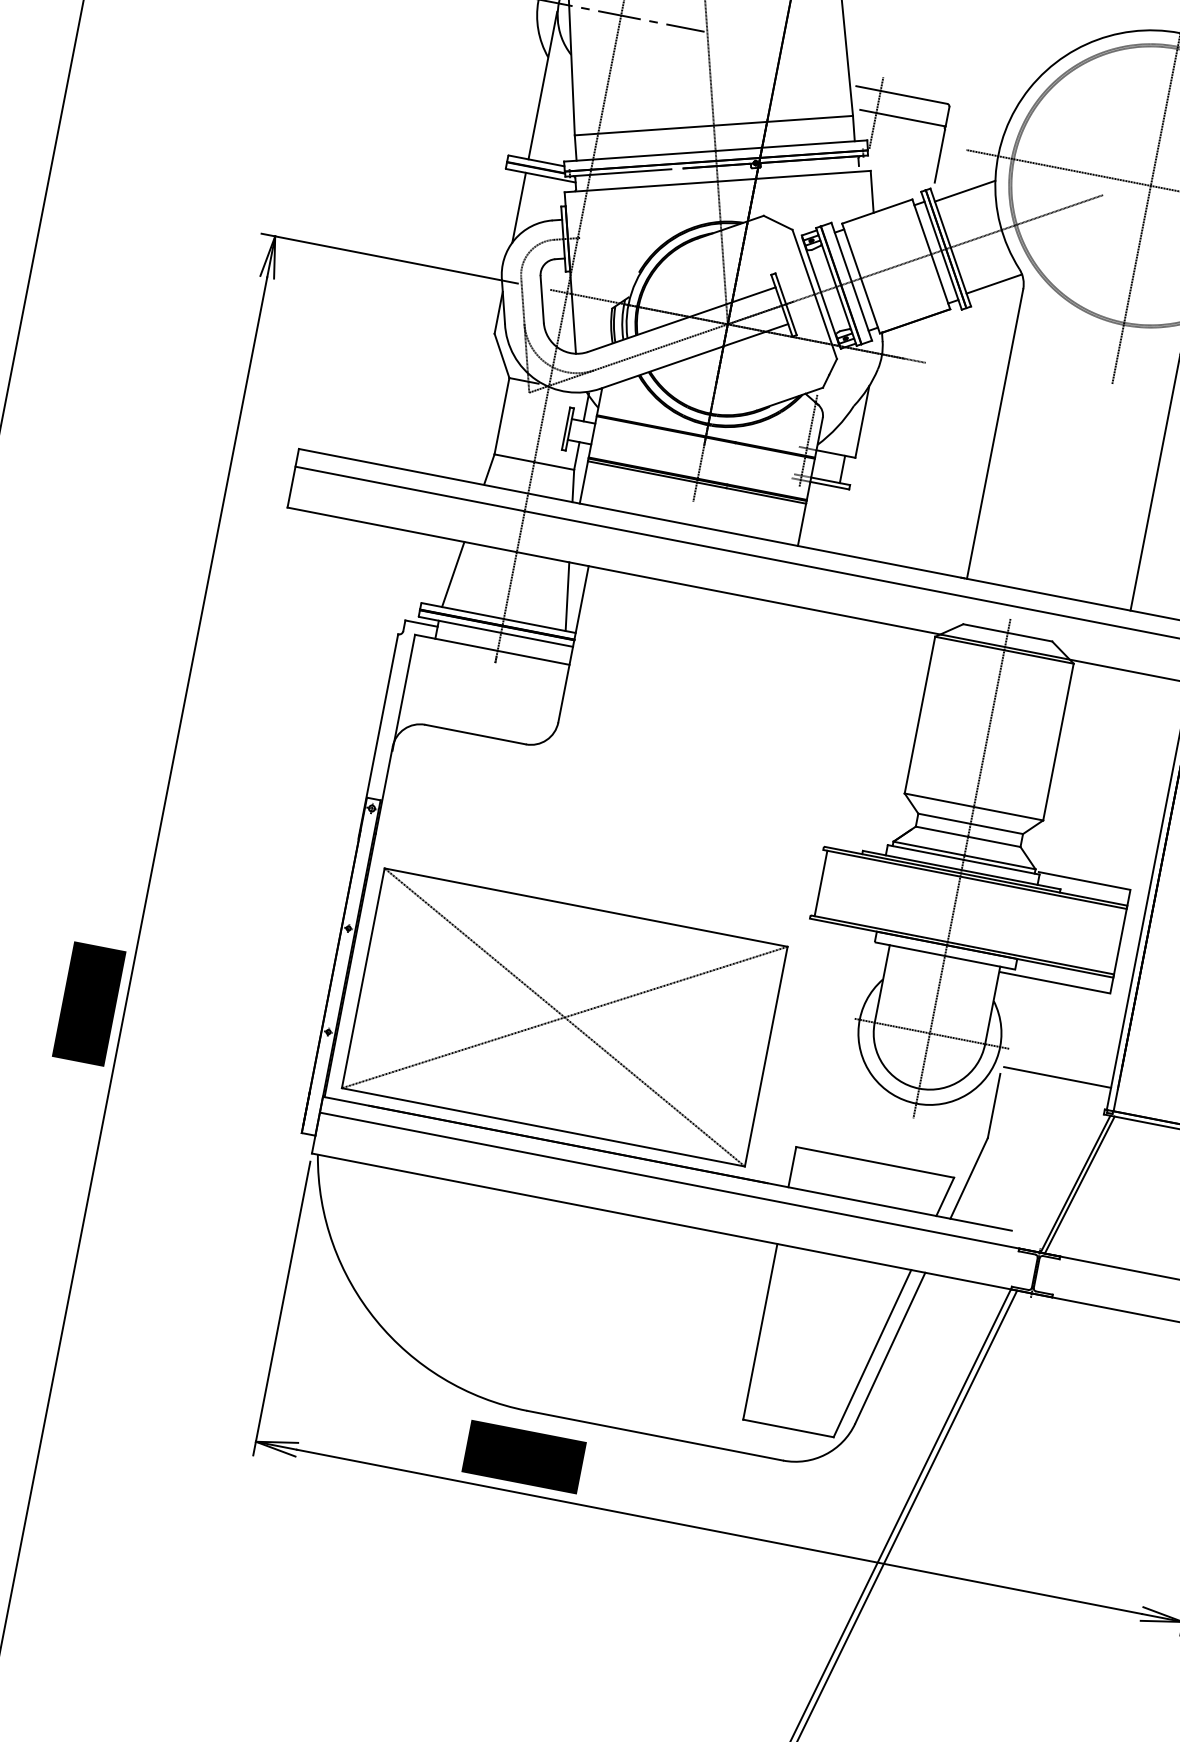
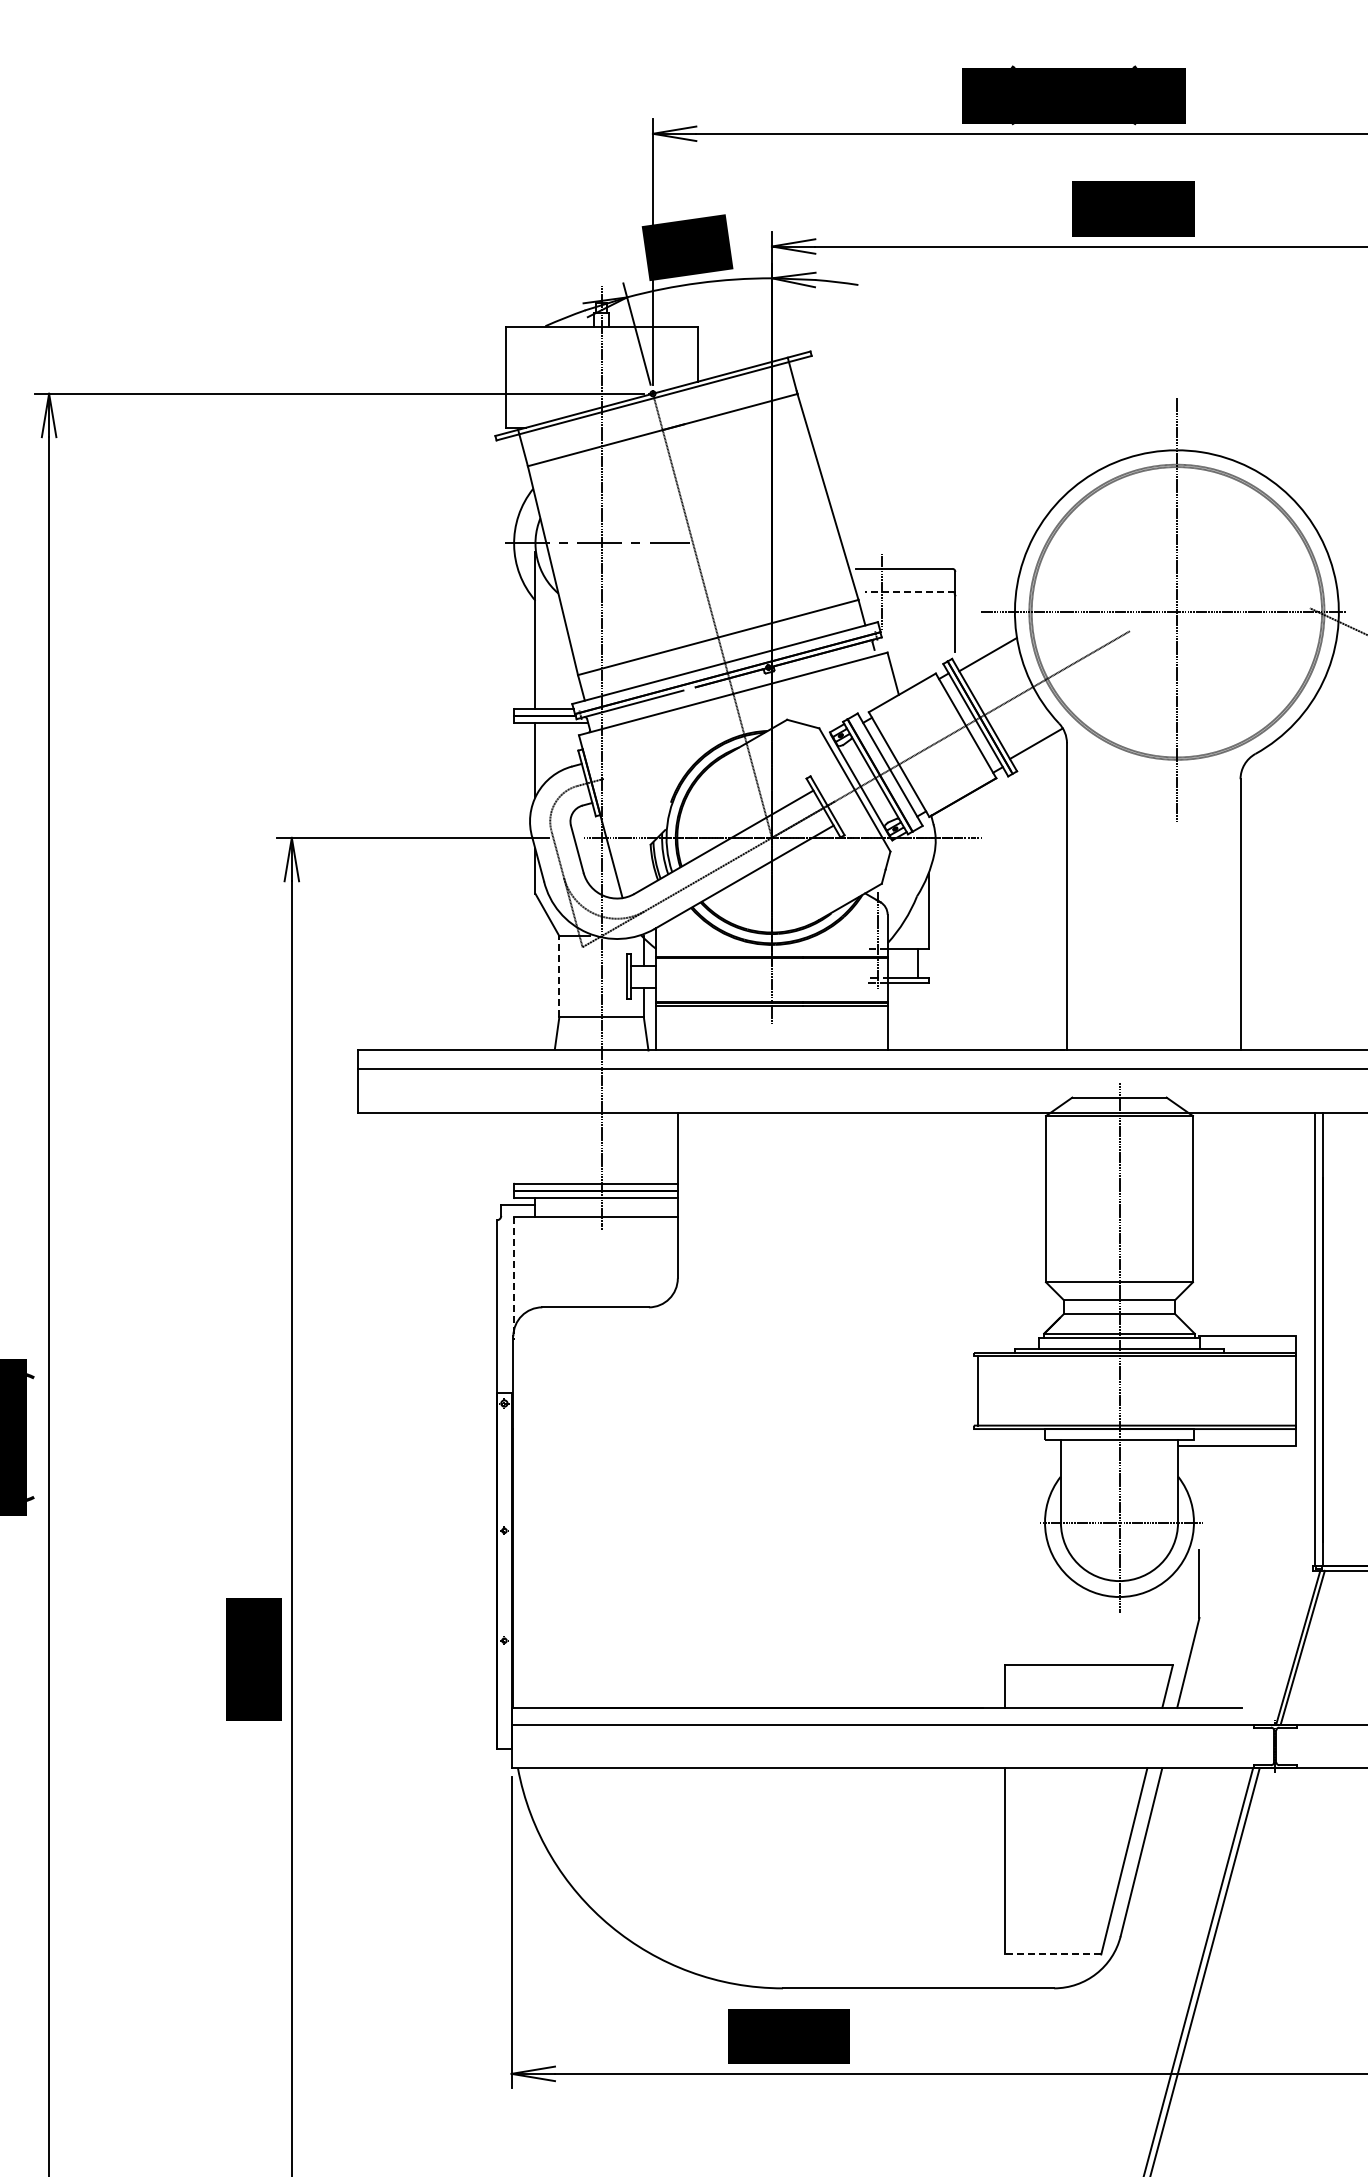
line: (902, 118) -> (909, 592), solid -> dashed
line: (502, 416) -> (559, 976), solid -> dashed
line: (452, 573) -> (540, 1147), removed
line: (567, 596) -> (662, 1147), removed
line: (403, 693) -> (513, 1279), solid -> dashed
part: (564, 1017) -> (742, 1578), removed
line: (1057, 1077) -> (1258, 1542), removed
line: (788, 1428) -> (1053, 1954), solid -> dashed

